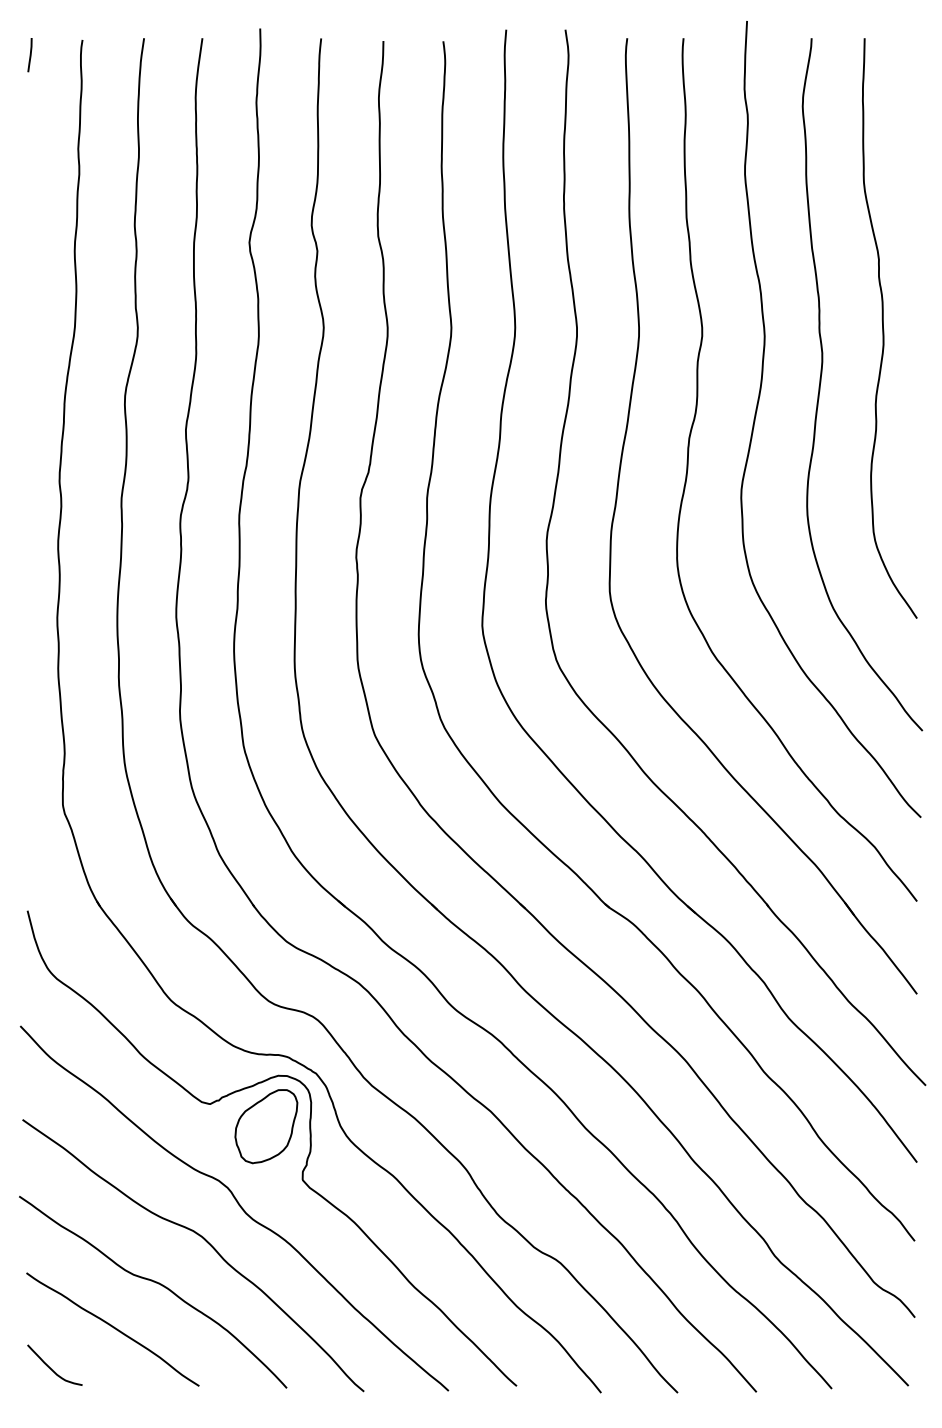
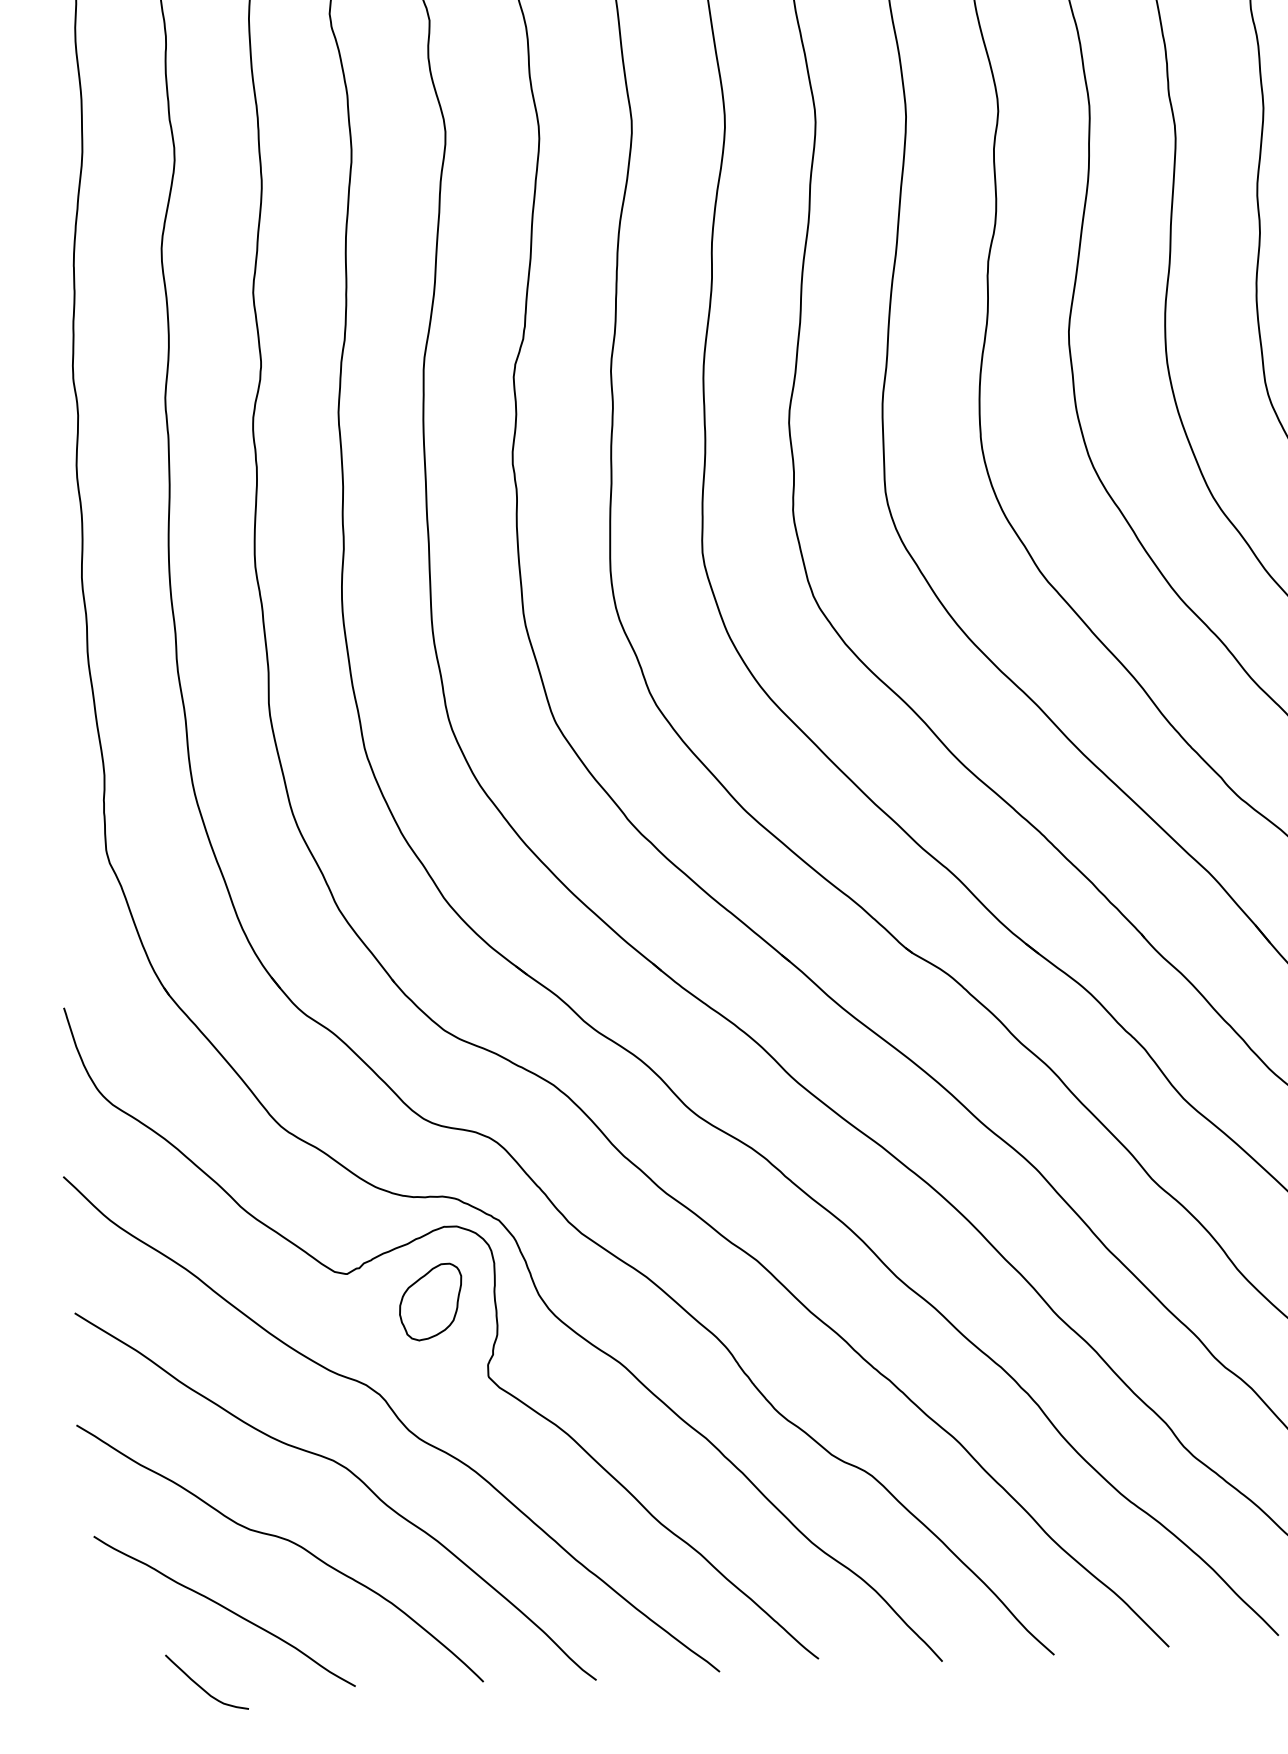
part: (266, 1126) -> (431, 1301), size x0.7
curve: (50, 1367) -> (200, 1685), moved

